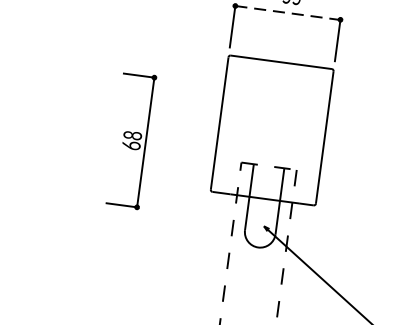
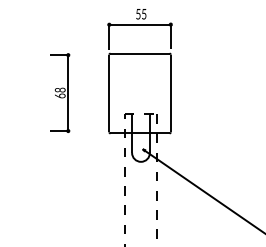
line: (288, 12) -> (140, 24), dashed -> solid
part: (132, 139) -> (60, 92), moved

